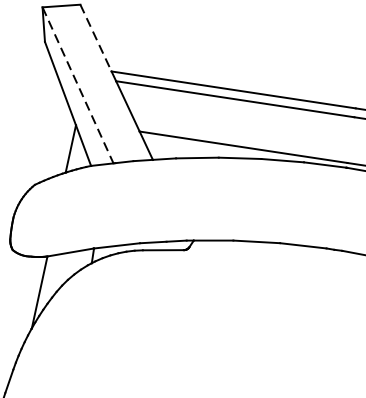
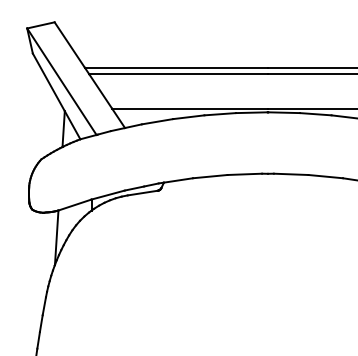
line: (96, 38) -> (70, 45), dashed -> solid
line: (77, 85) -> (61, 81), dashed -> solid

